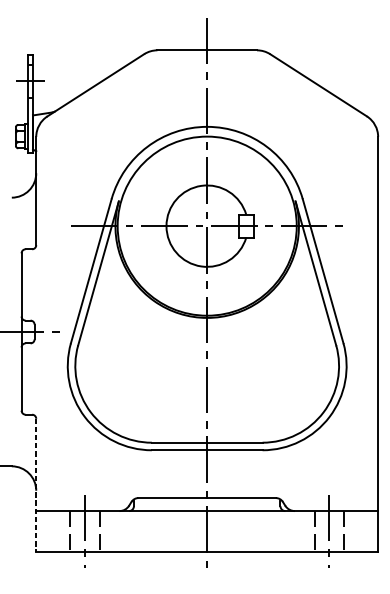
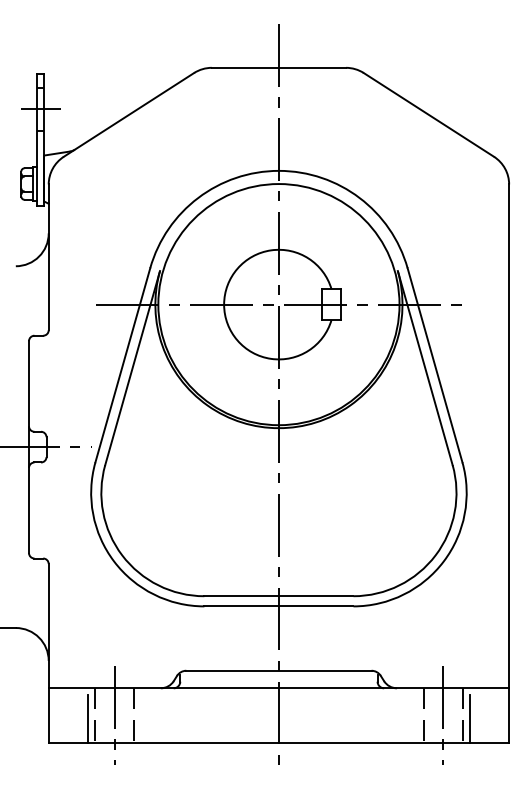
line: (36, 485) -> (48, 653), dashed -> solid
line: (65, 533) -> (88, 718), added
line: (348, 533) -> (469, 718), added

